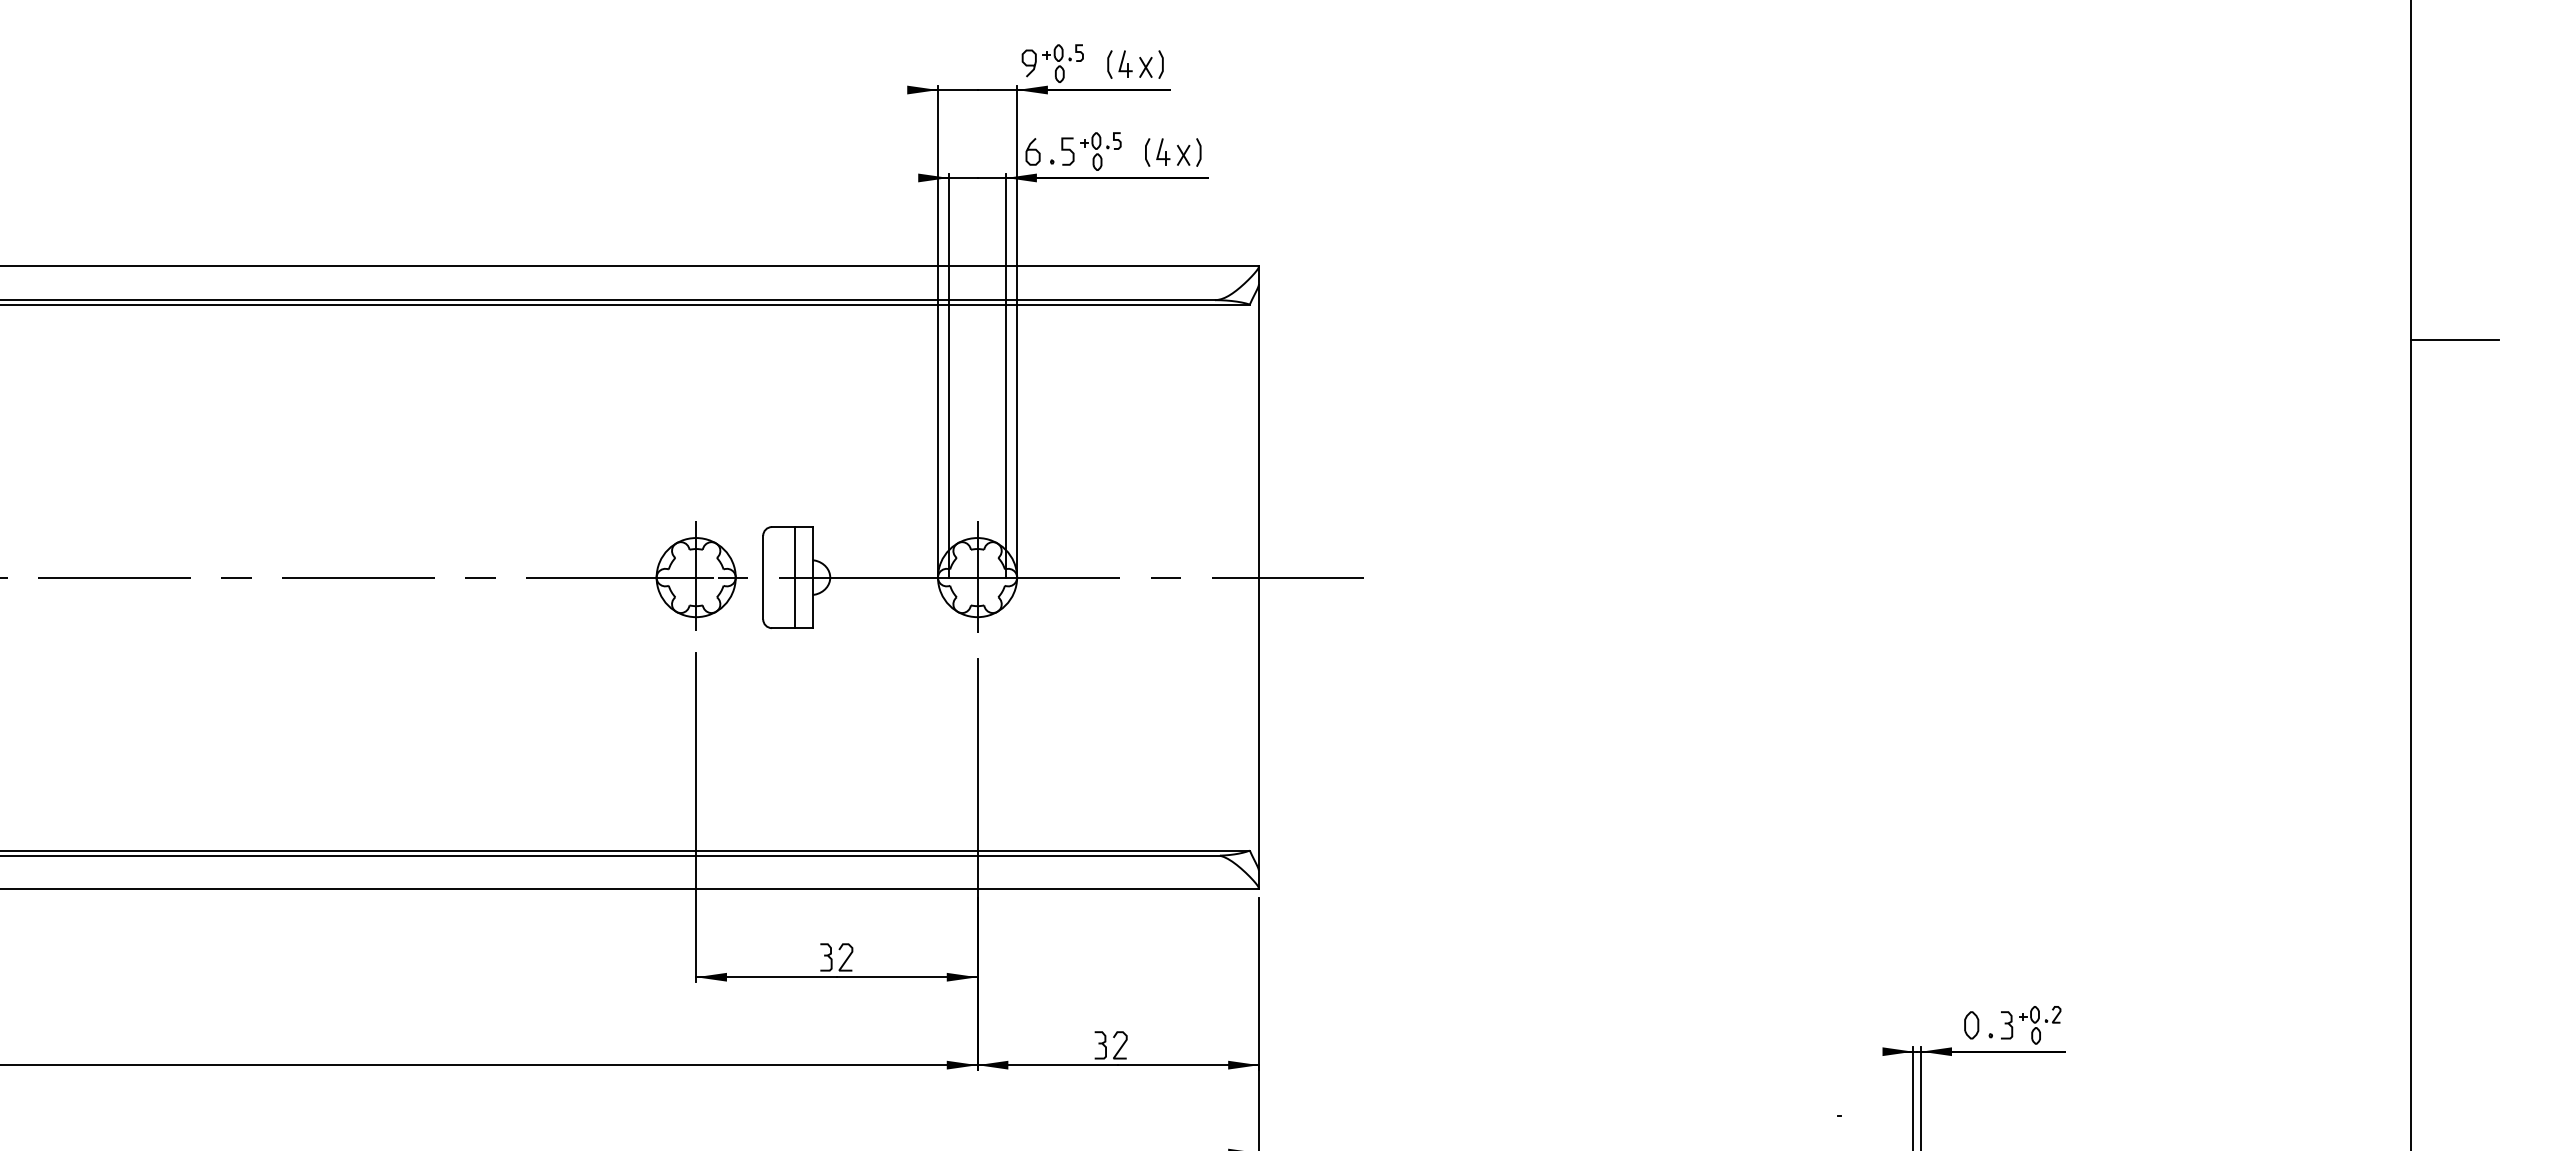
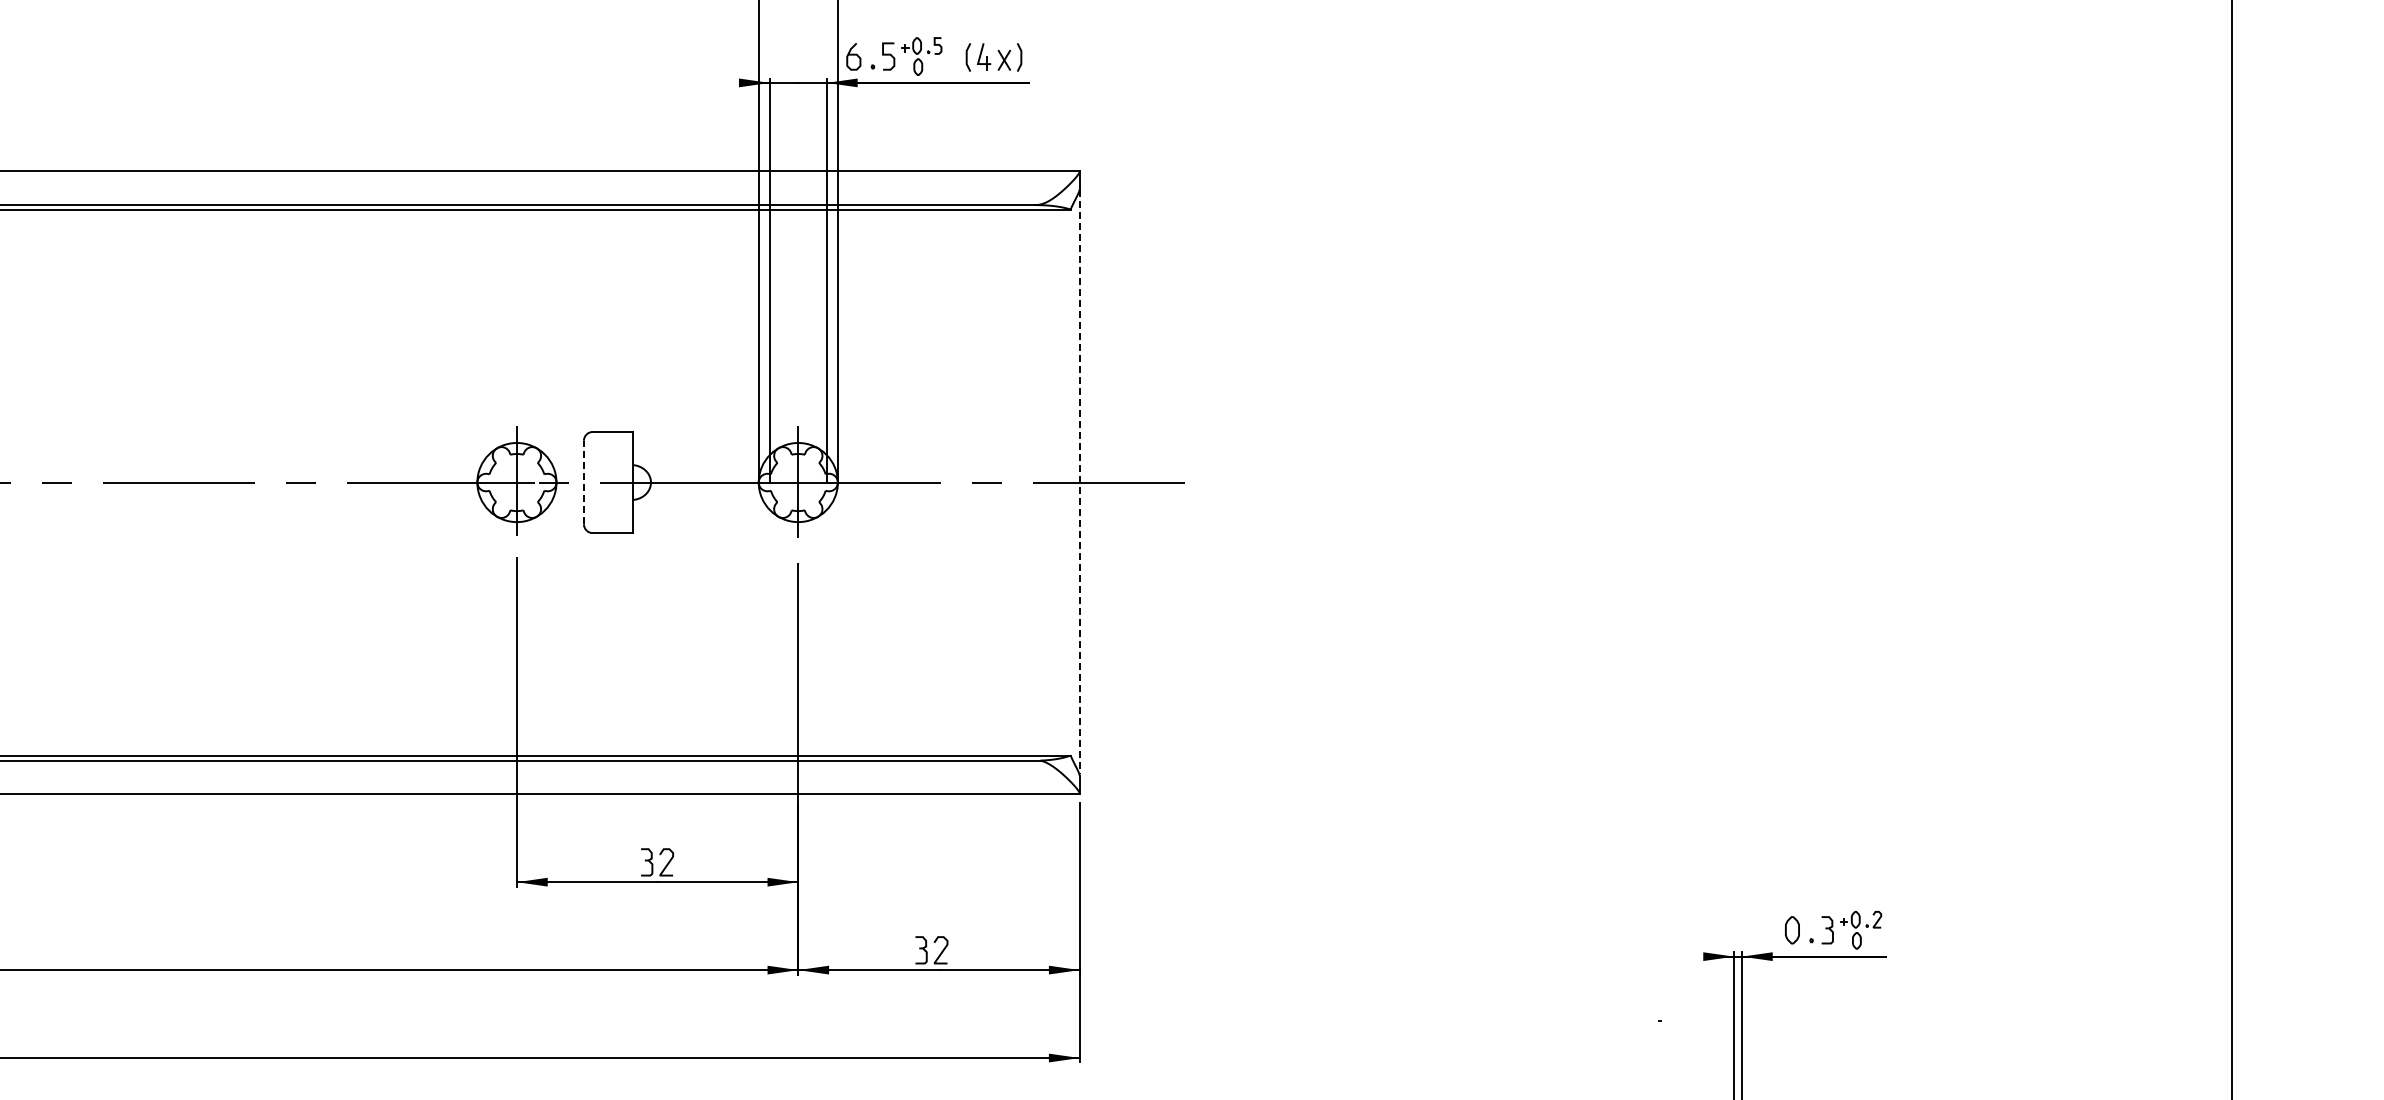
line: (2454, 340) -> (2275, 245), removed
line: (763, 577) -> (584, 482), solid -> dashed
line: (795, 577) -> (616, 482), removed
line: (1258, 577) -> (1079, 482), solid -> dashed

